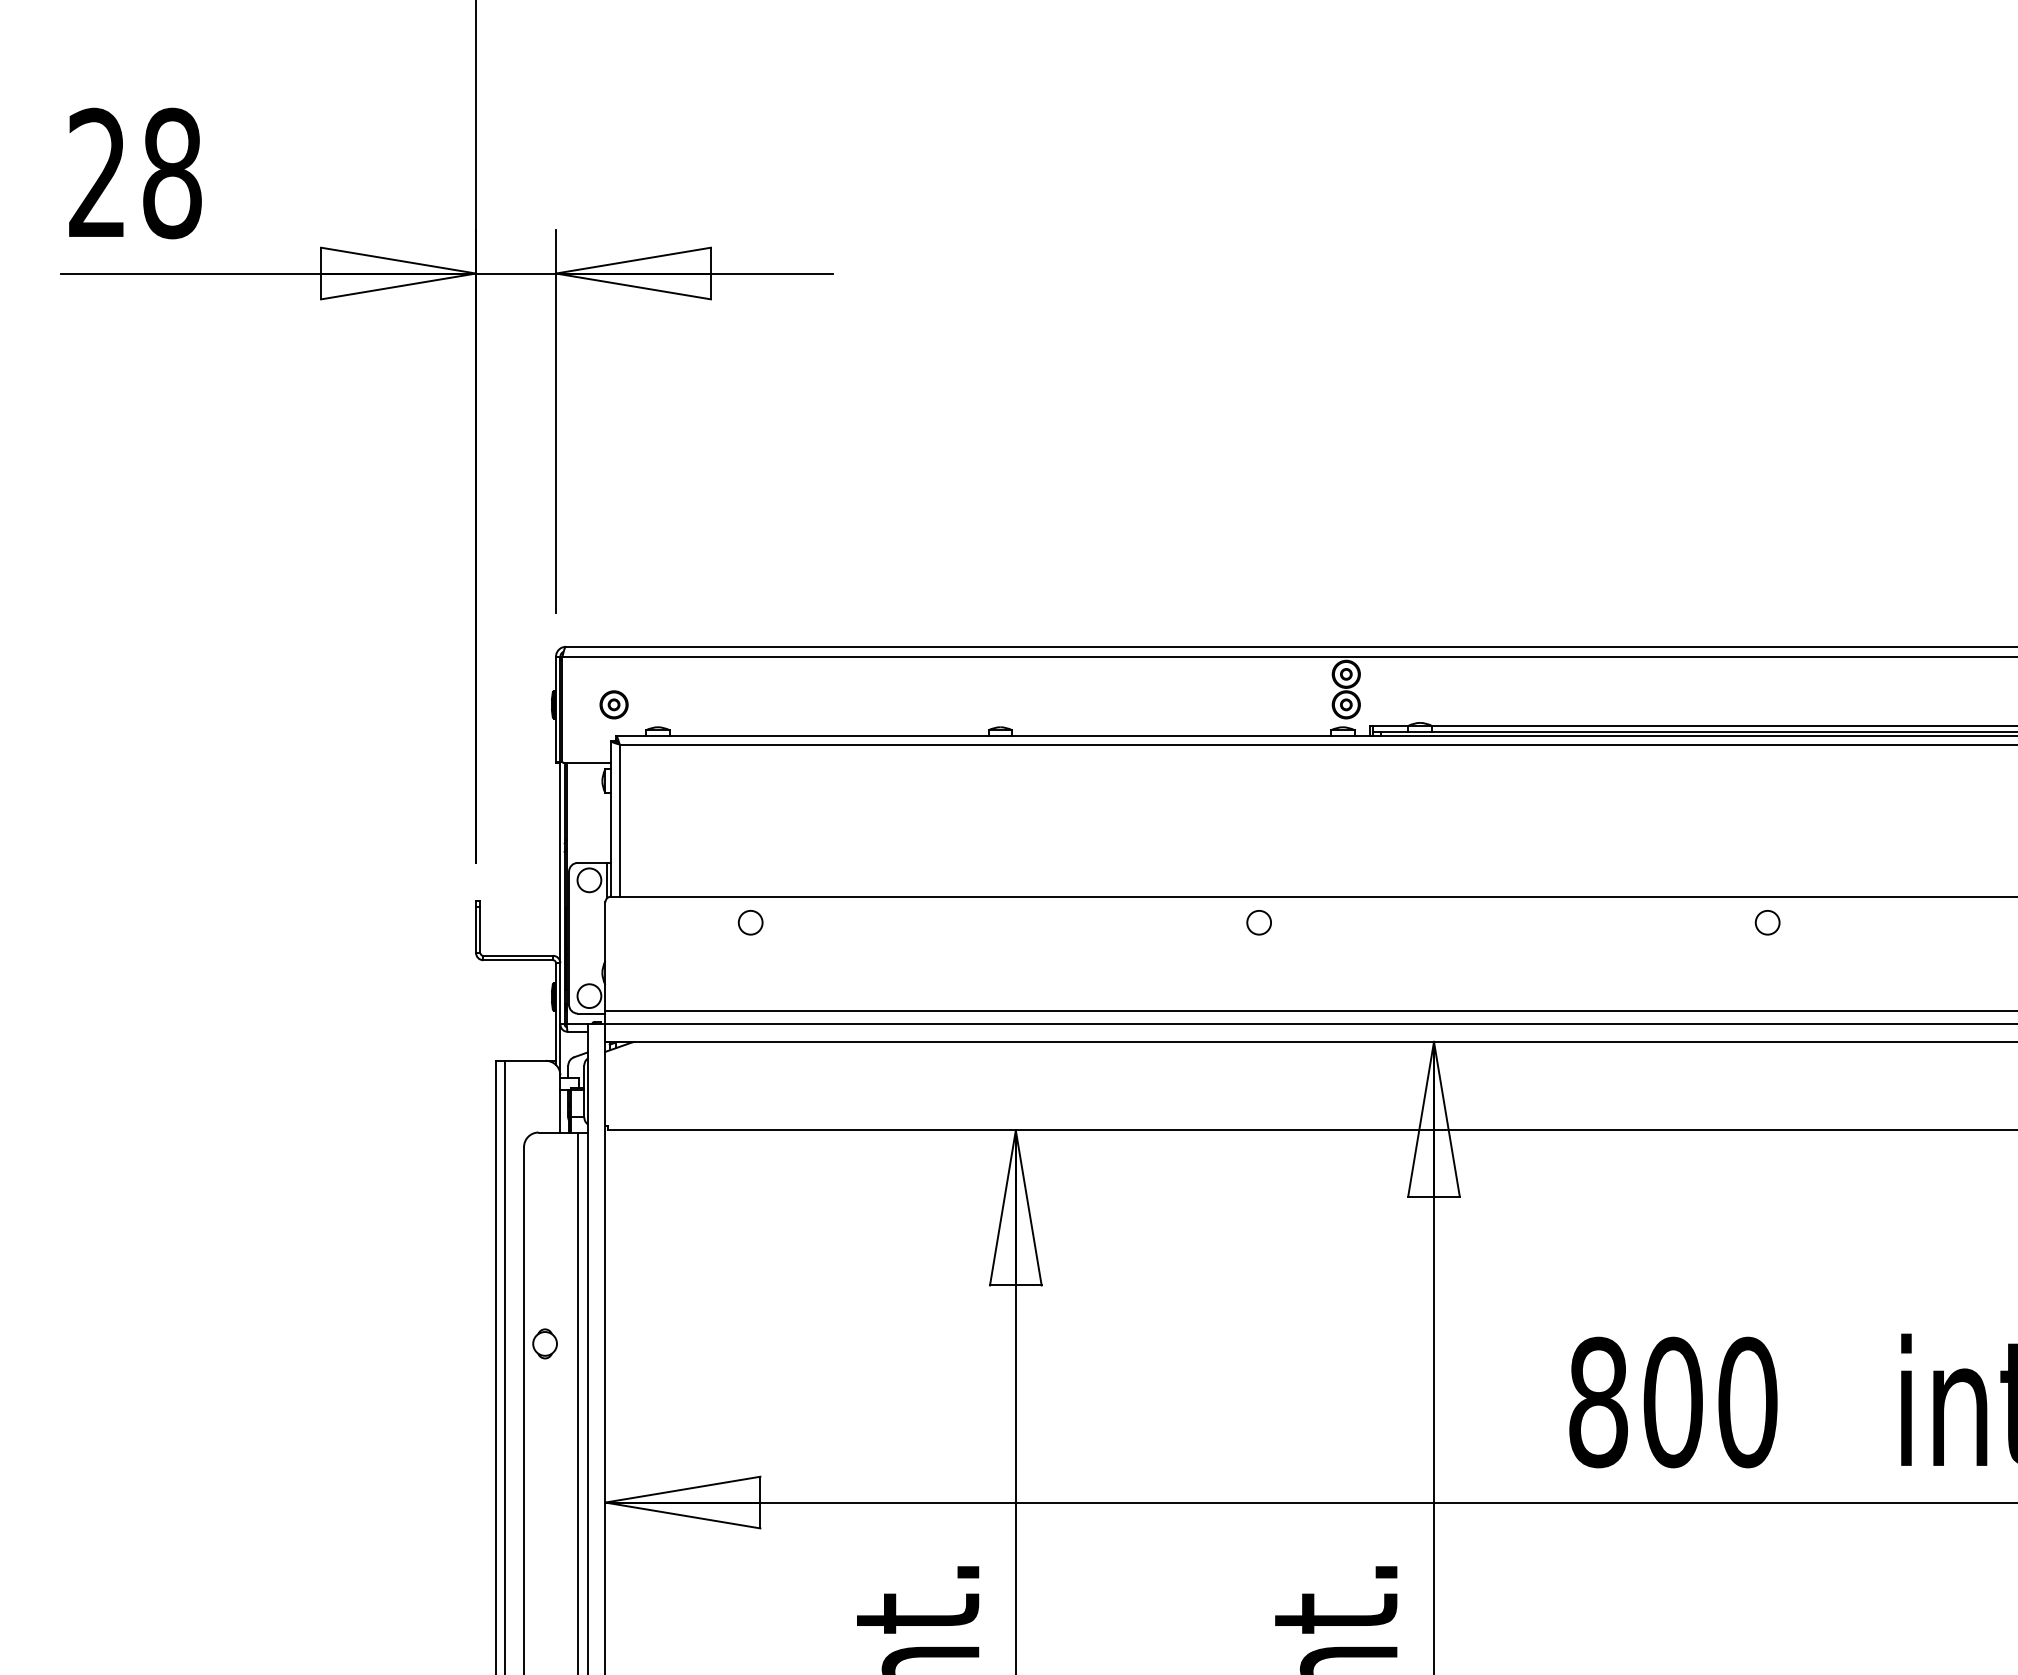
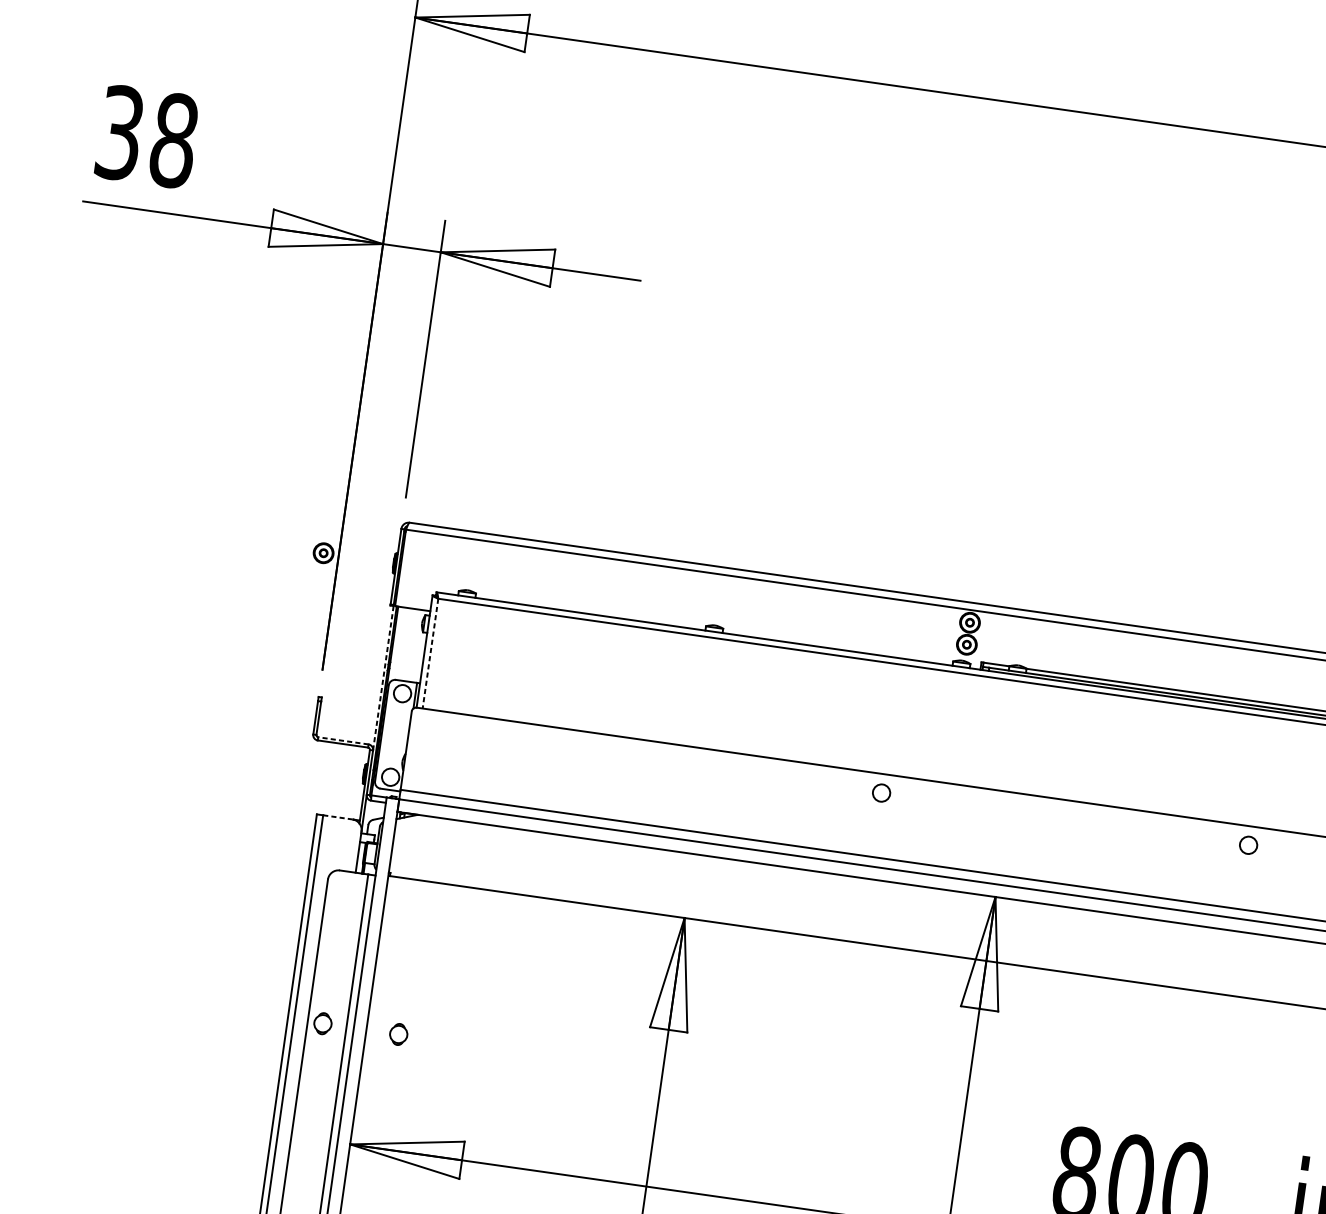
text: (97, 173) -> (120, 133), 28 -> 38
part: (613, 704) -> (323, 552), moved
line: (619, 821) -> (430, 654), solid -> dashed
line: (560, 862) -> (383, 677), solid -> dashed
circle: (750, 922) -> (514, 740), removed
line: (518, 955) -> (343, 740), solid -> dashed
line: (525, 1060) -> (337, 817), solid -> dashed
part: (649, 1343) -> (398, 1034), added

